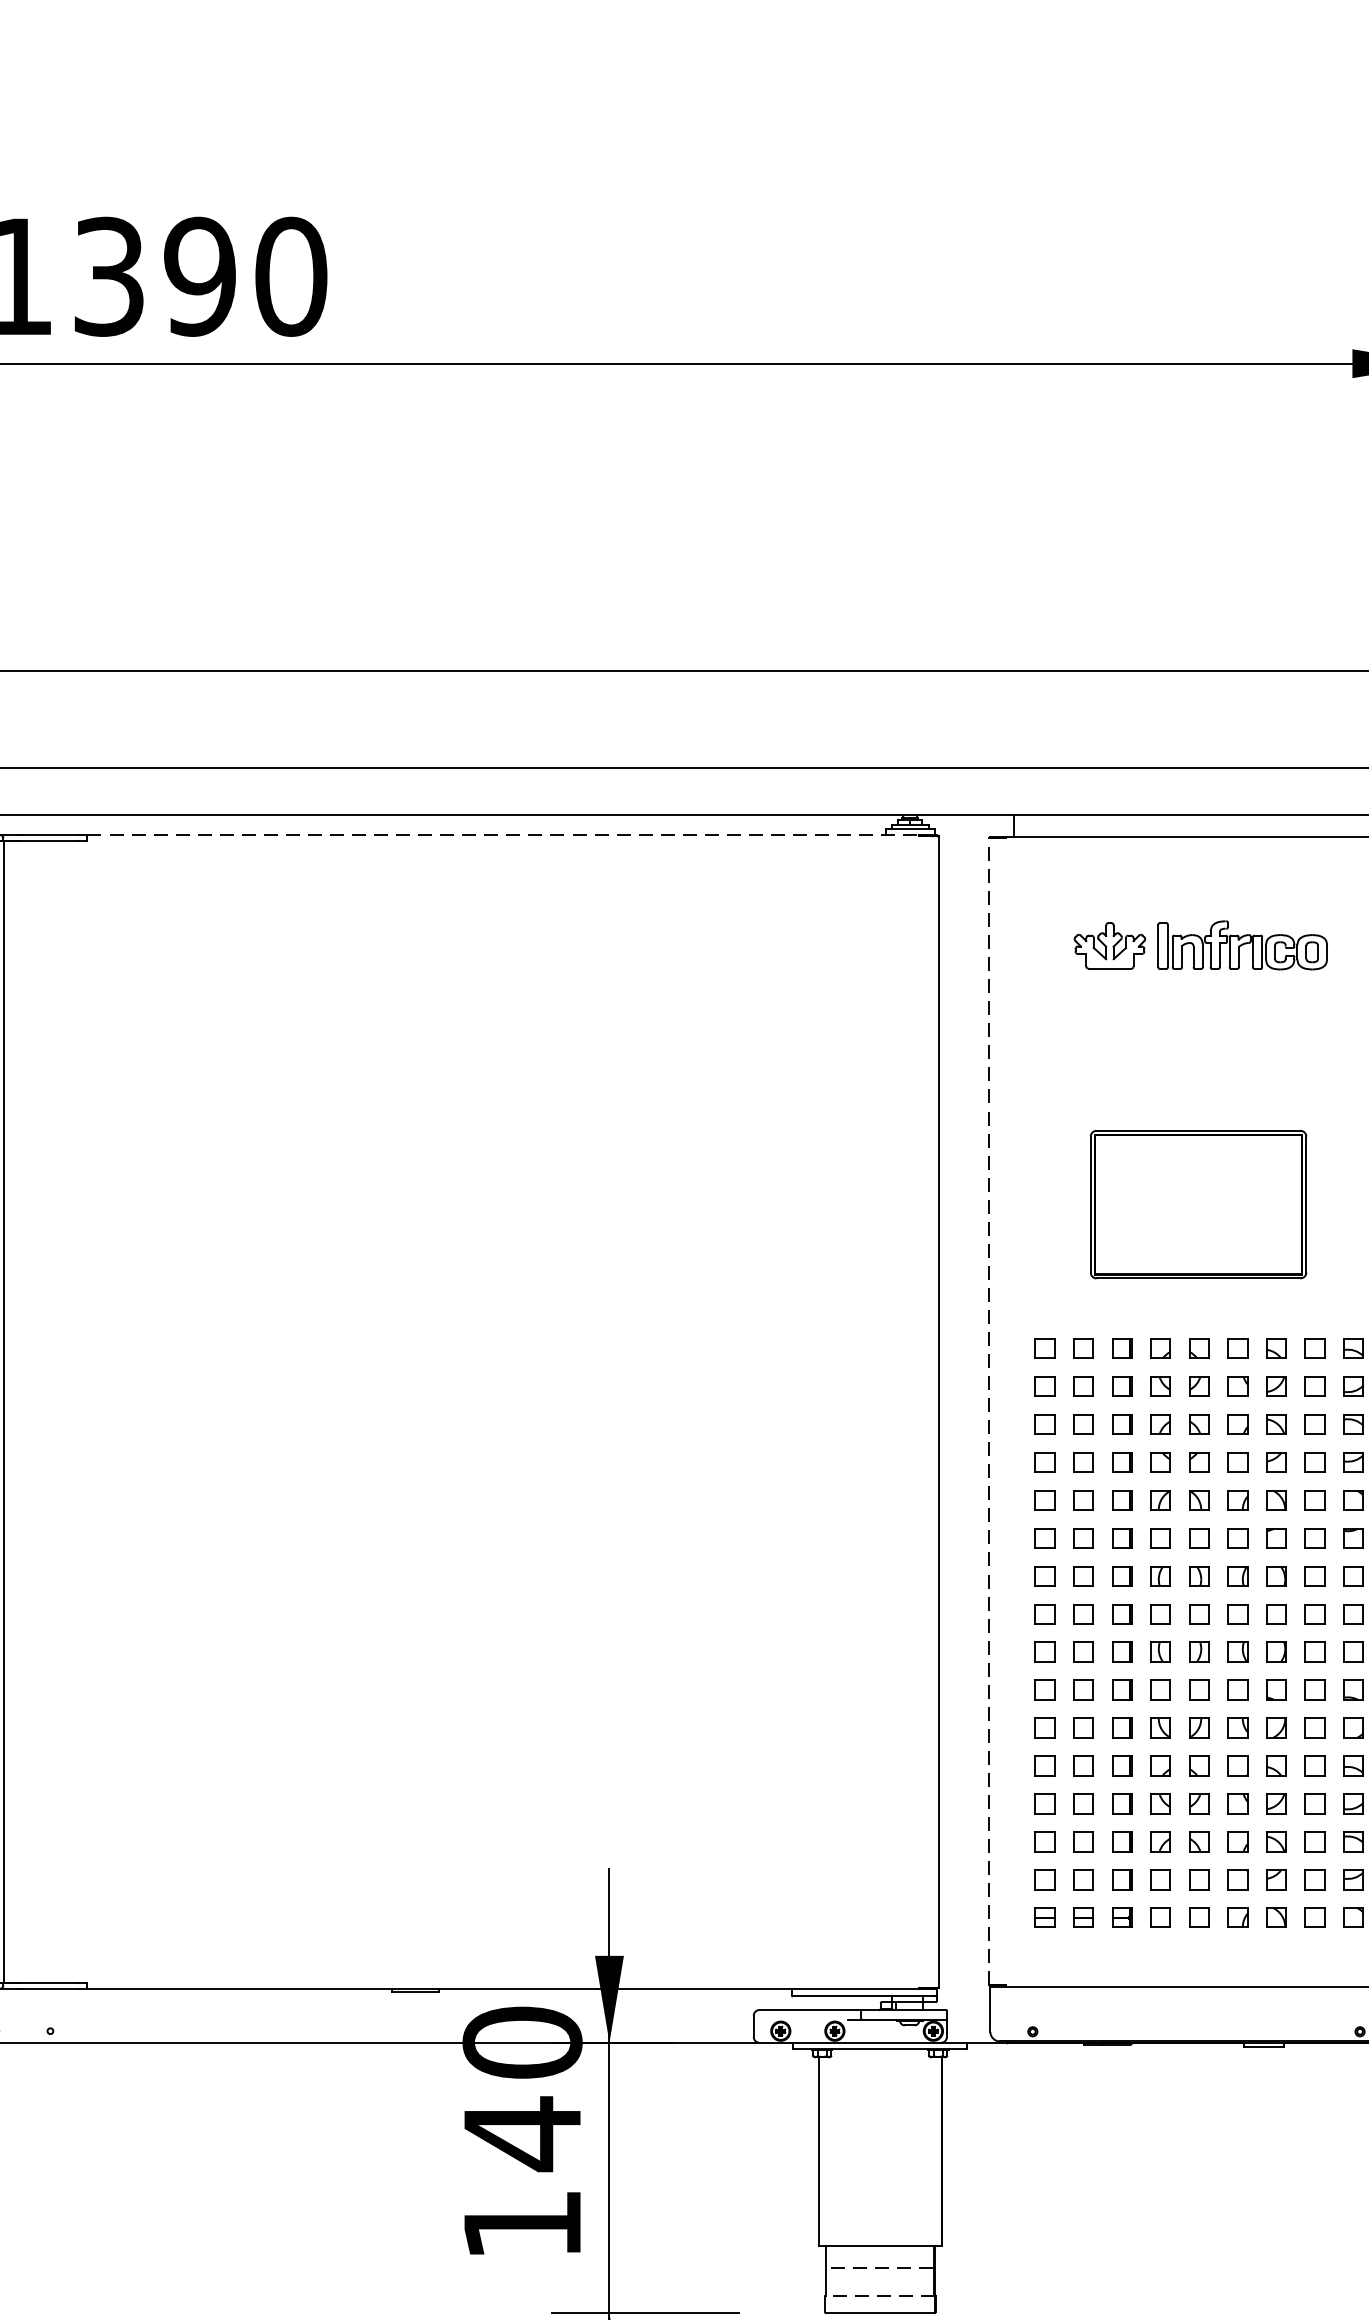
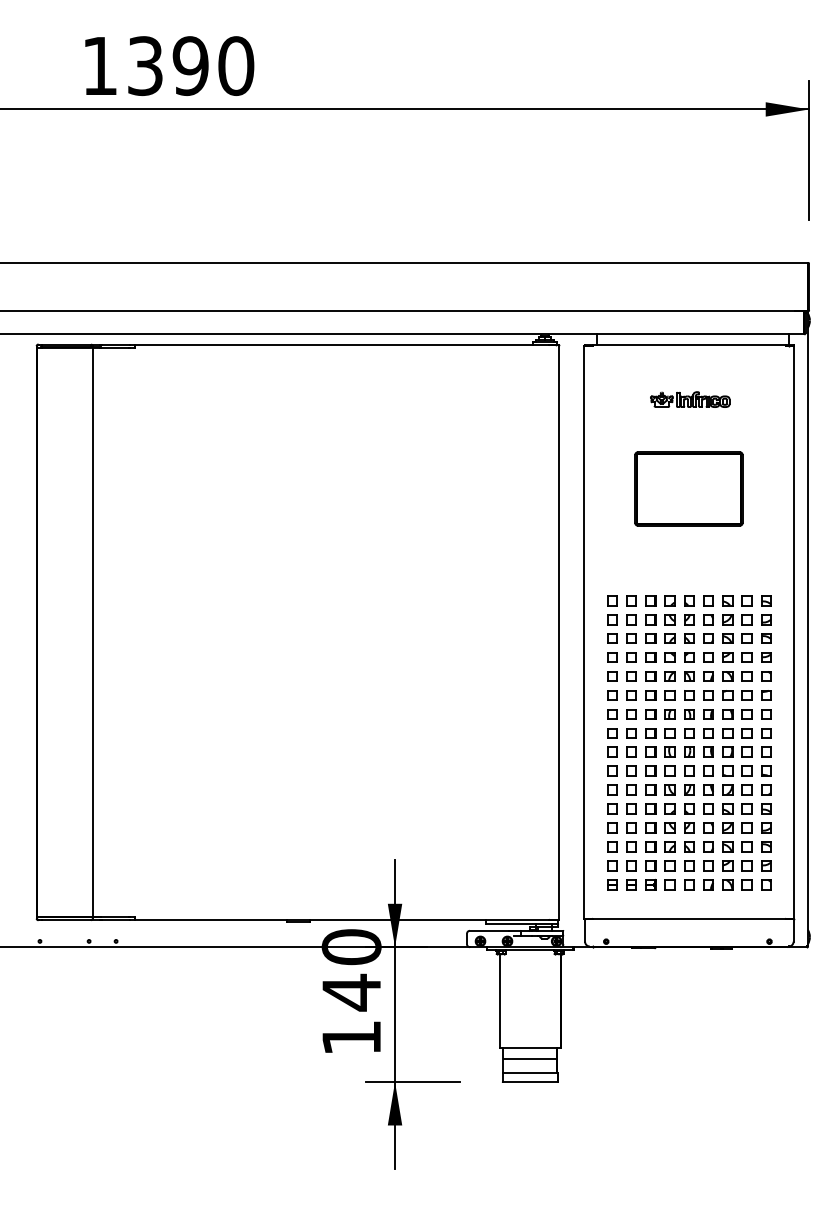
line: (504, 834) -> (342, 344), dashed -> solid
part: (1201, 945) -> (690, 399), size x0.62
part: (1197, 1203) -> (688, 488), moved
line: (989, 1410) -> (584, 631), dashed -> solid
line: (880, 2267) -> (530, 1059), dashed -> solid
line: (878, 2295) -> (529, 1073), dashed -> solid

